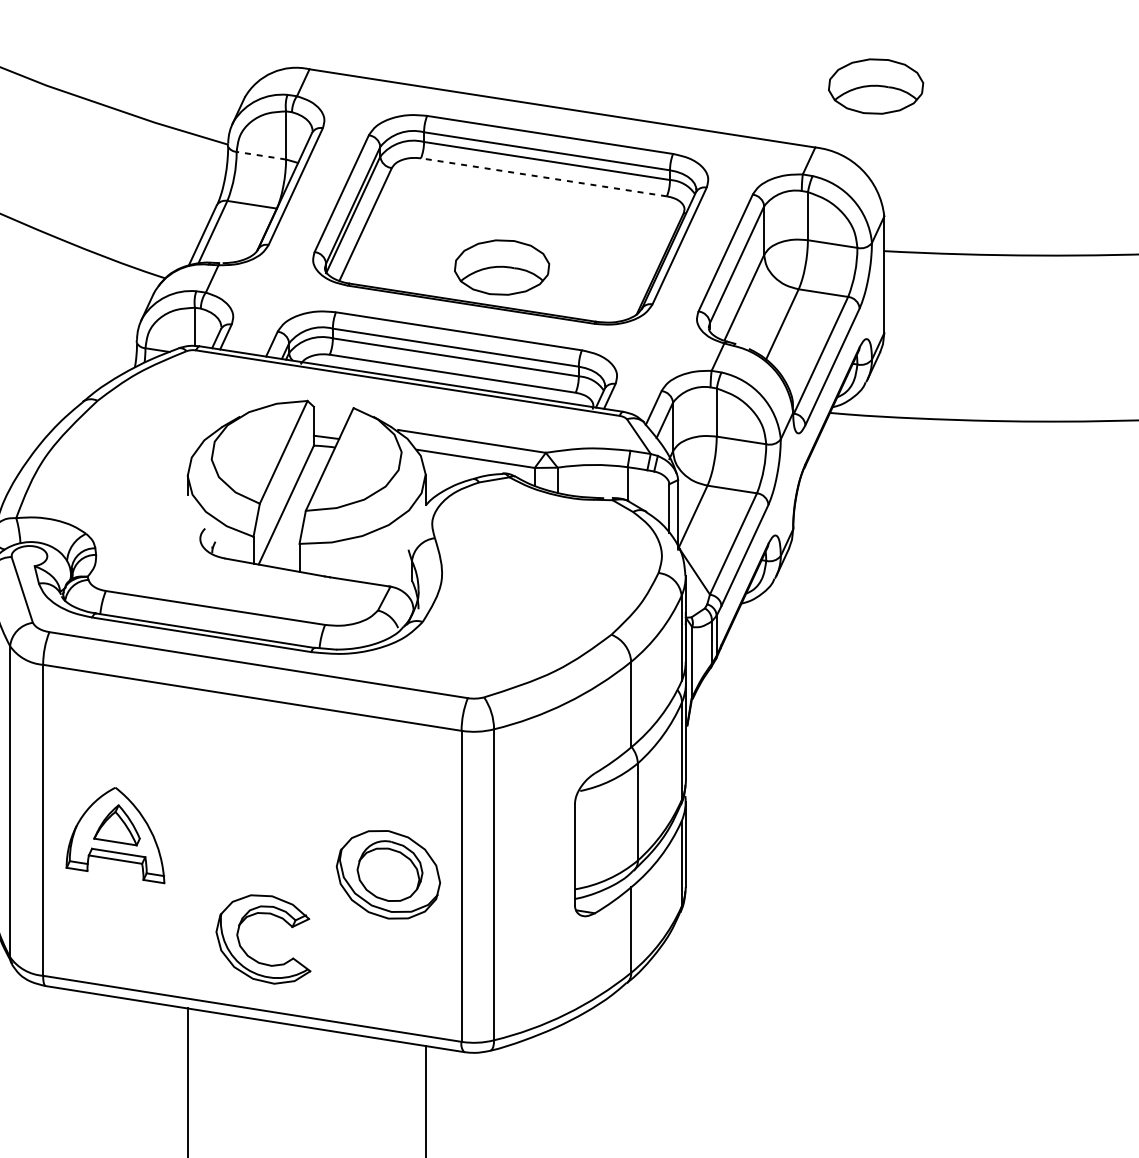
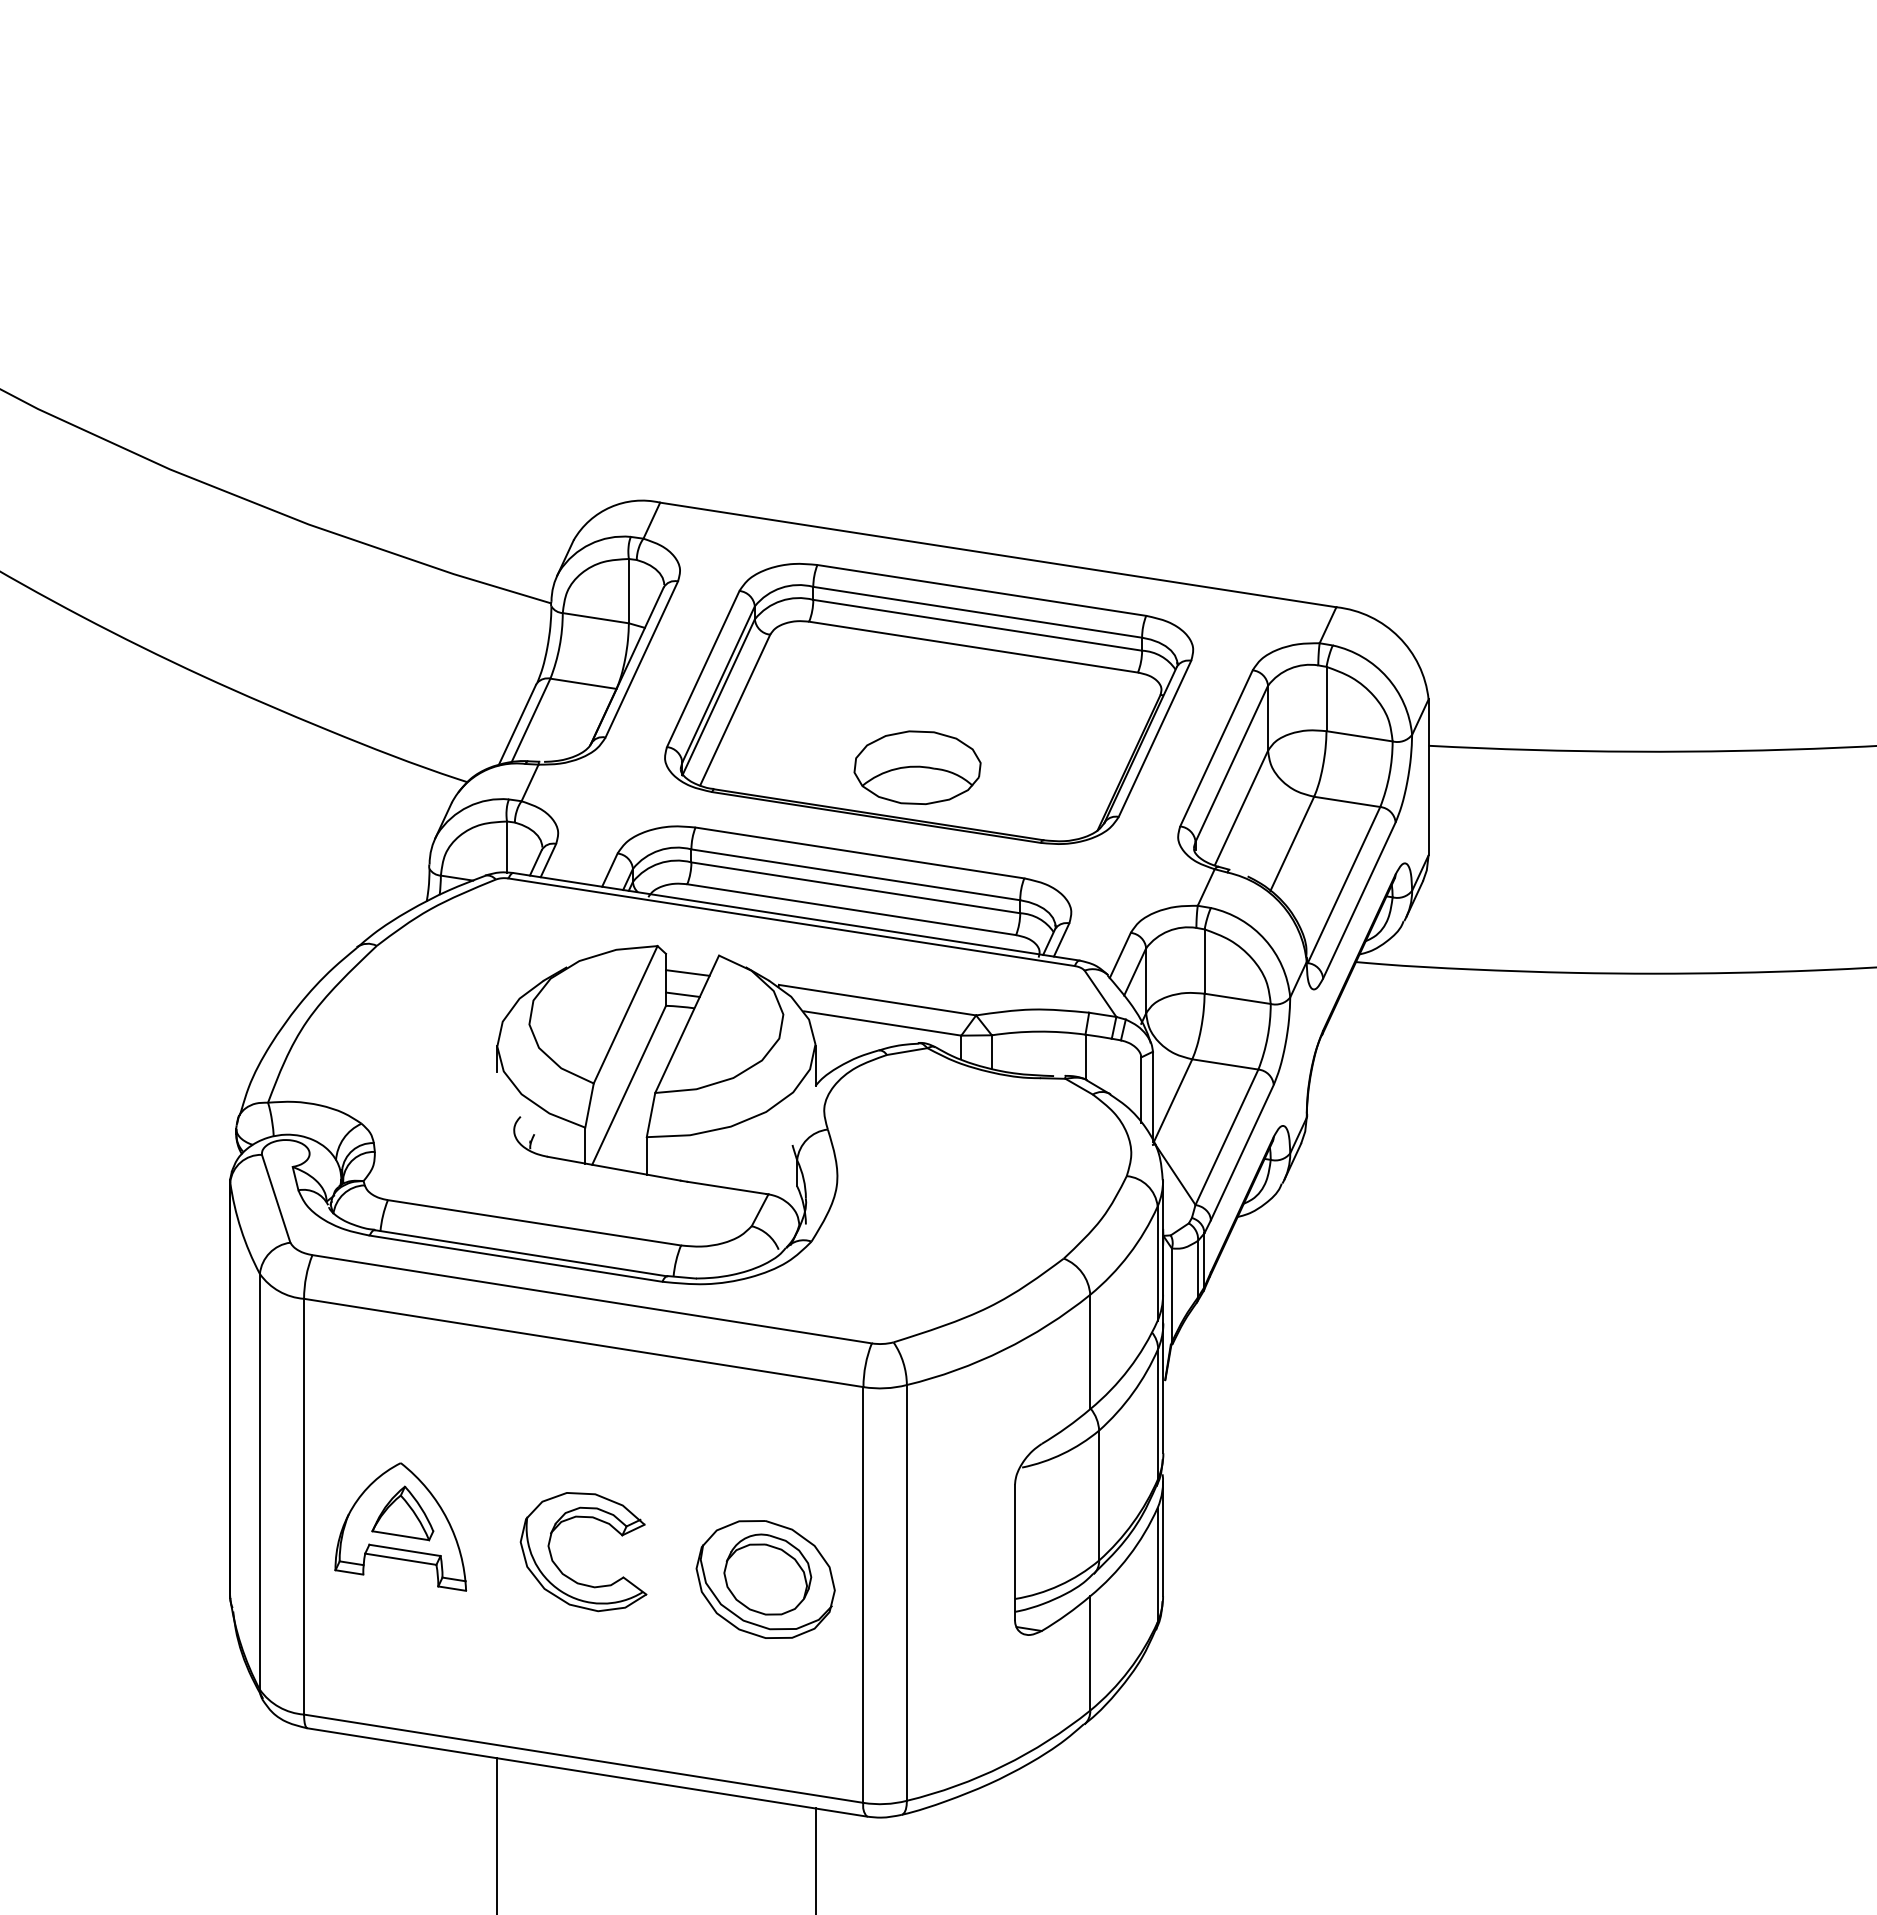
part: (876, 86) -> (1417, 525), removed
line: (261, 155) -> (595, 618), dashed -> solid
line: (543, 177) -> (973, 647), dashed -> solid
line: (329, 420) -> (687, 972), added
part: (251, 957) -> (567, 1575), moved

